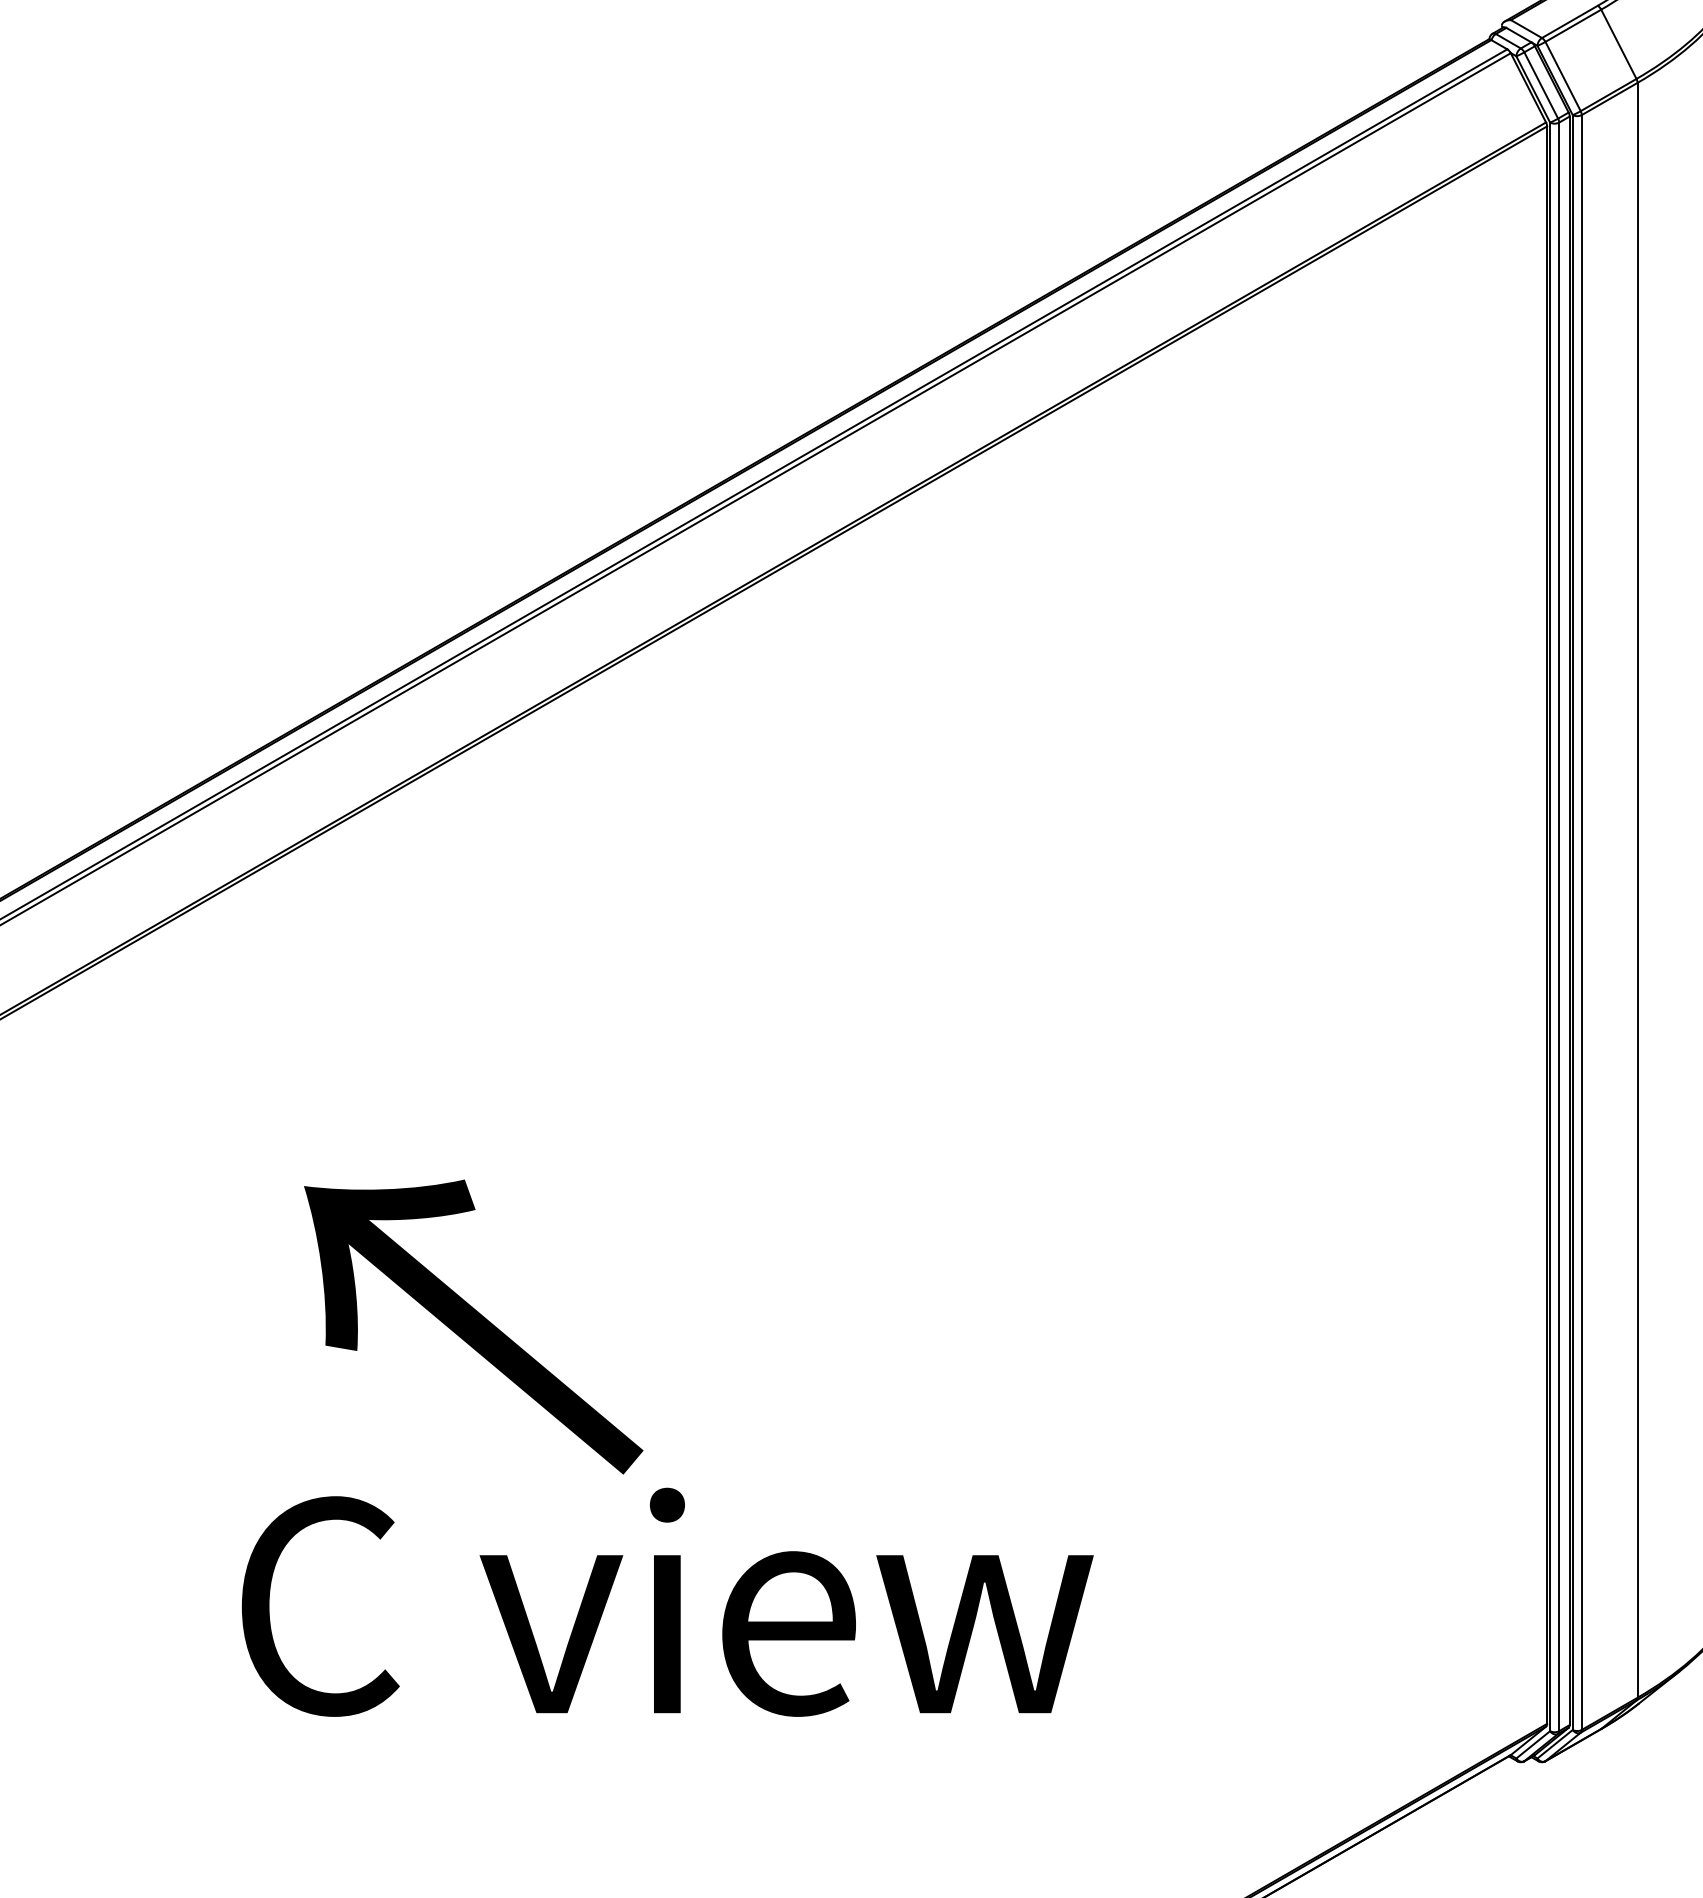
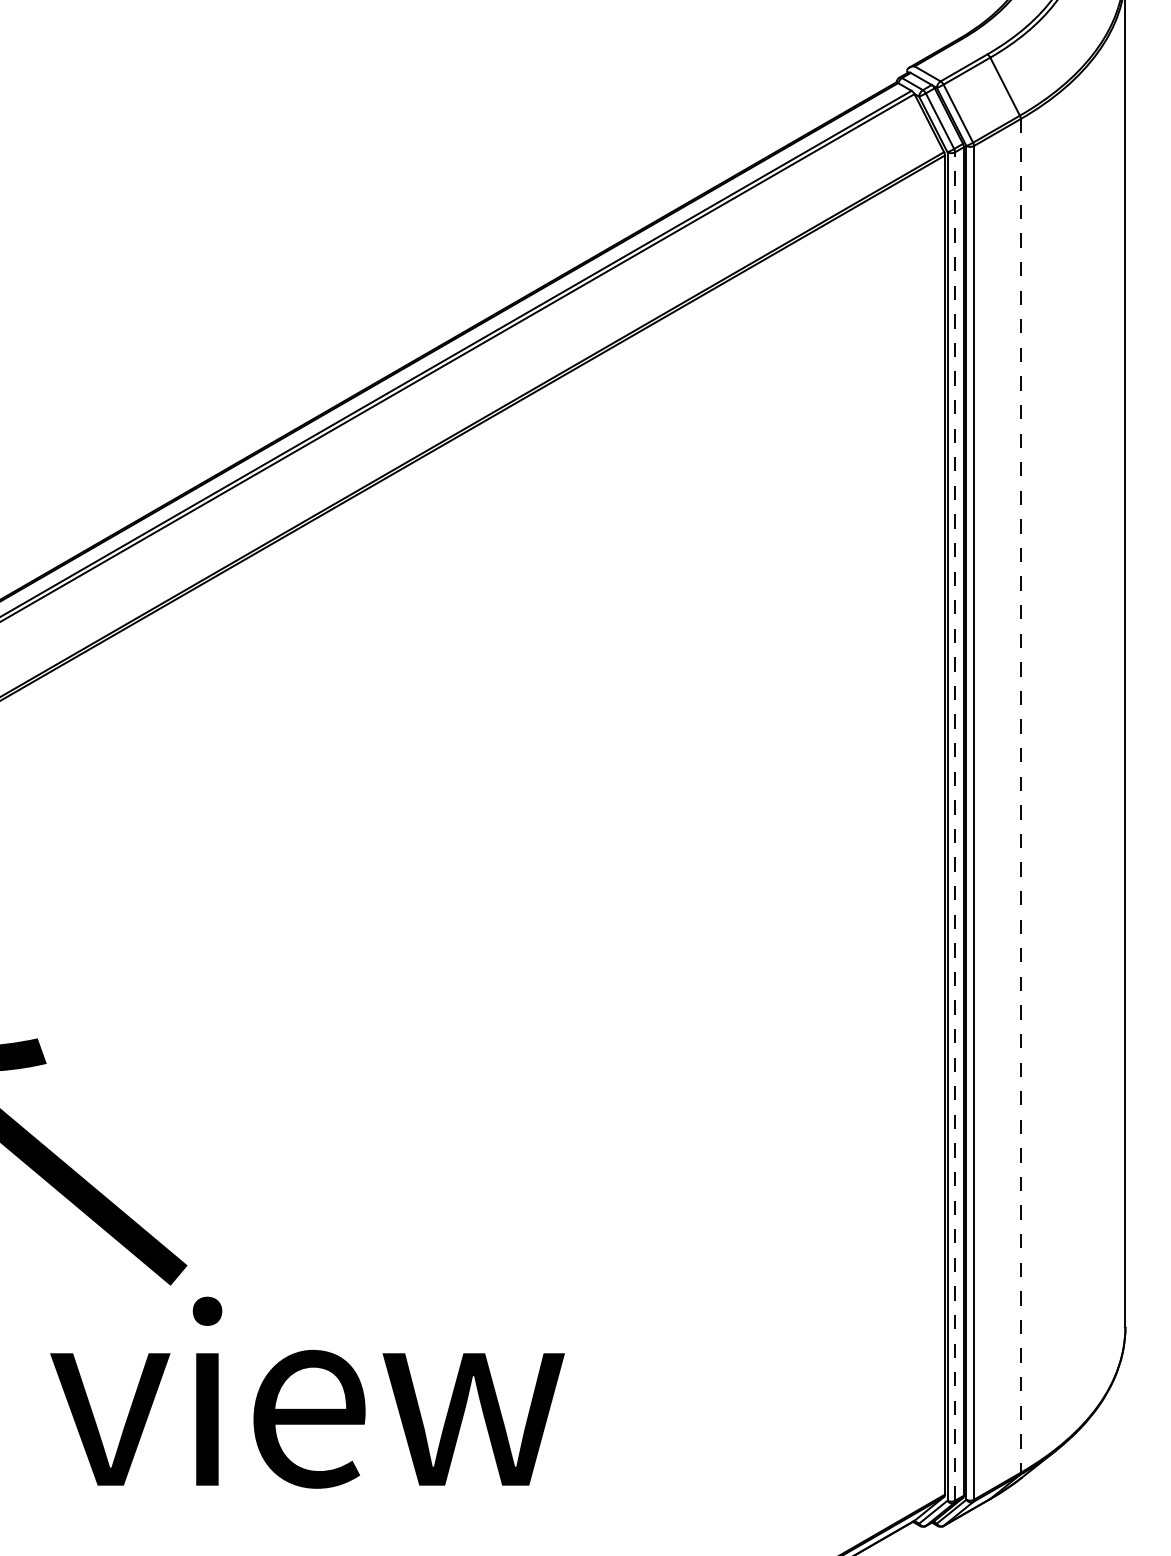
line: (1637, 890) -> (1020, 796), solid -> dashed
line: (1559, 926) -> (955, 826), solid -> dashed

